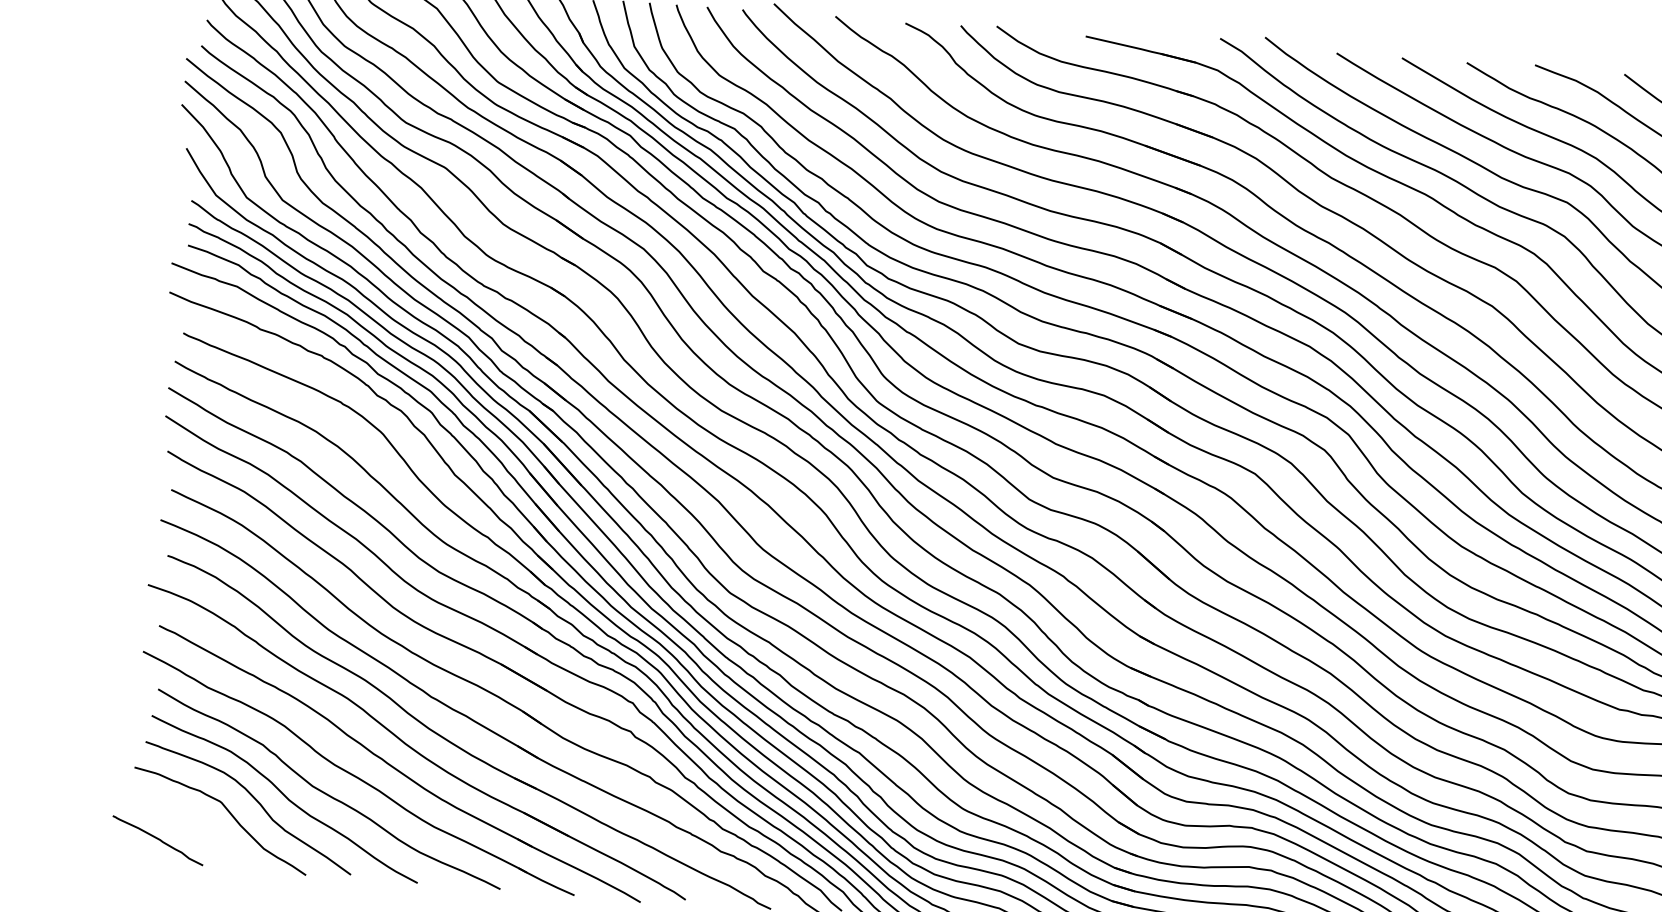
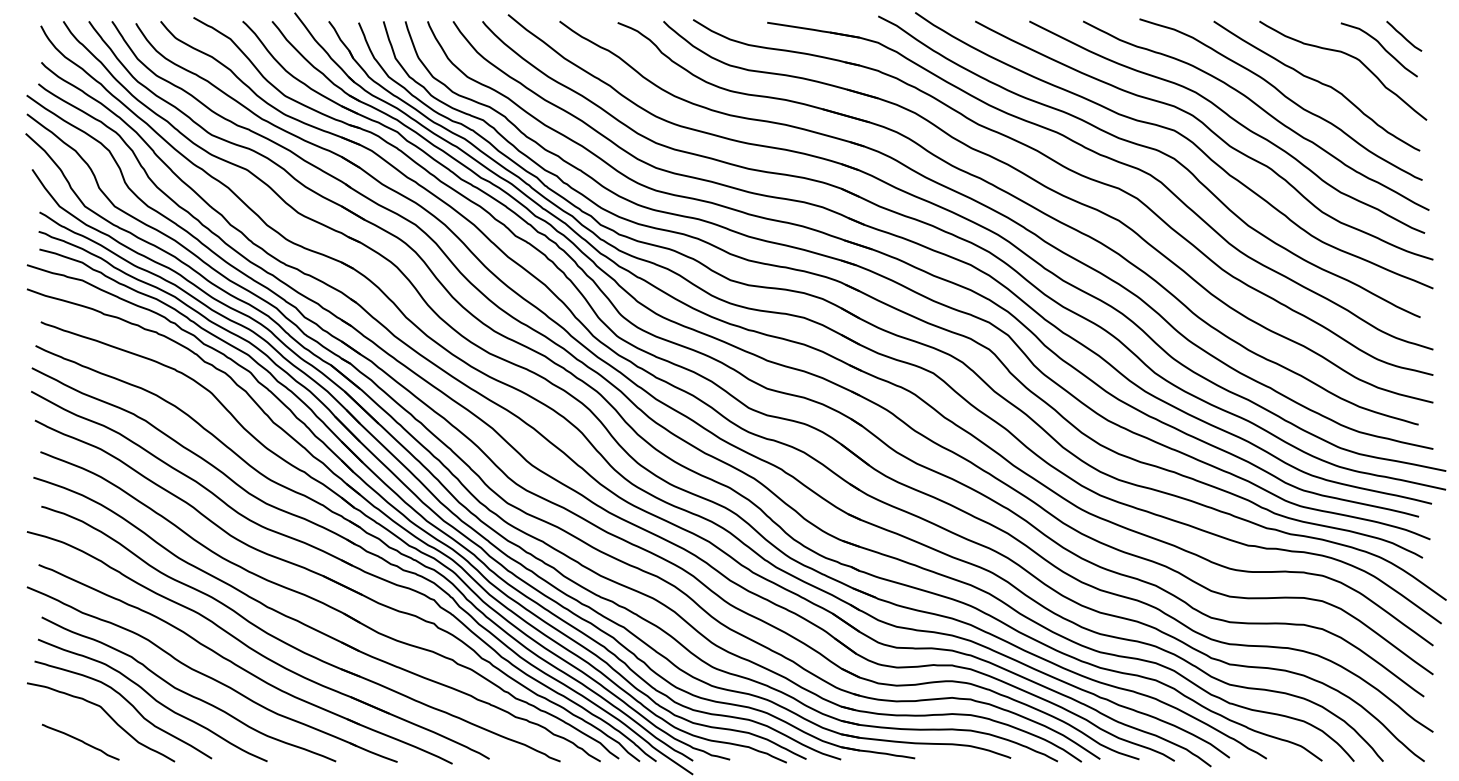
curve: (157, 839) -> (80, 741), moved

